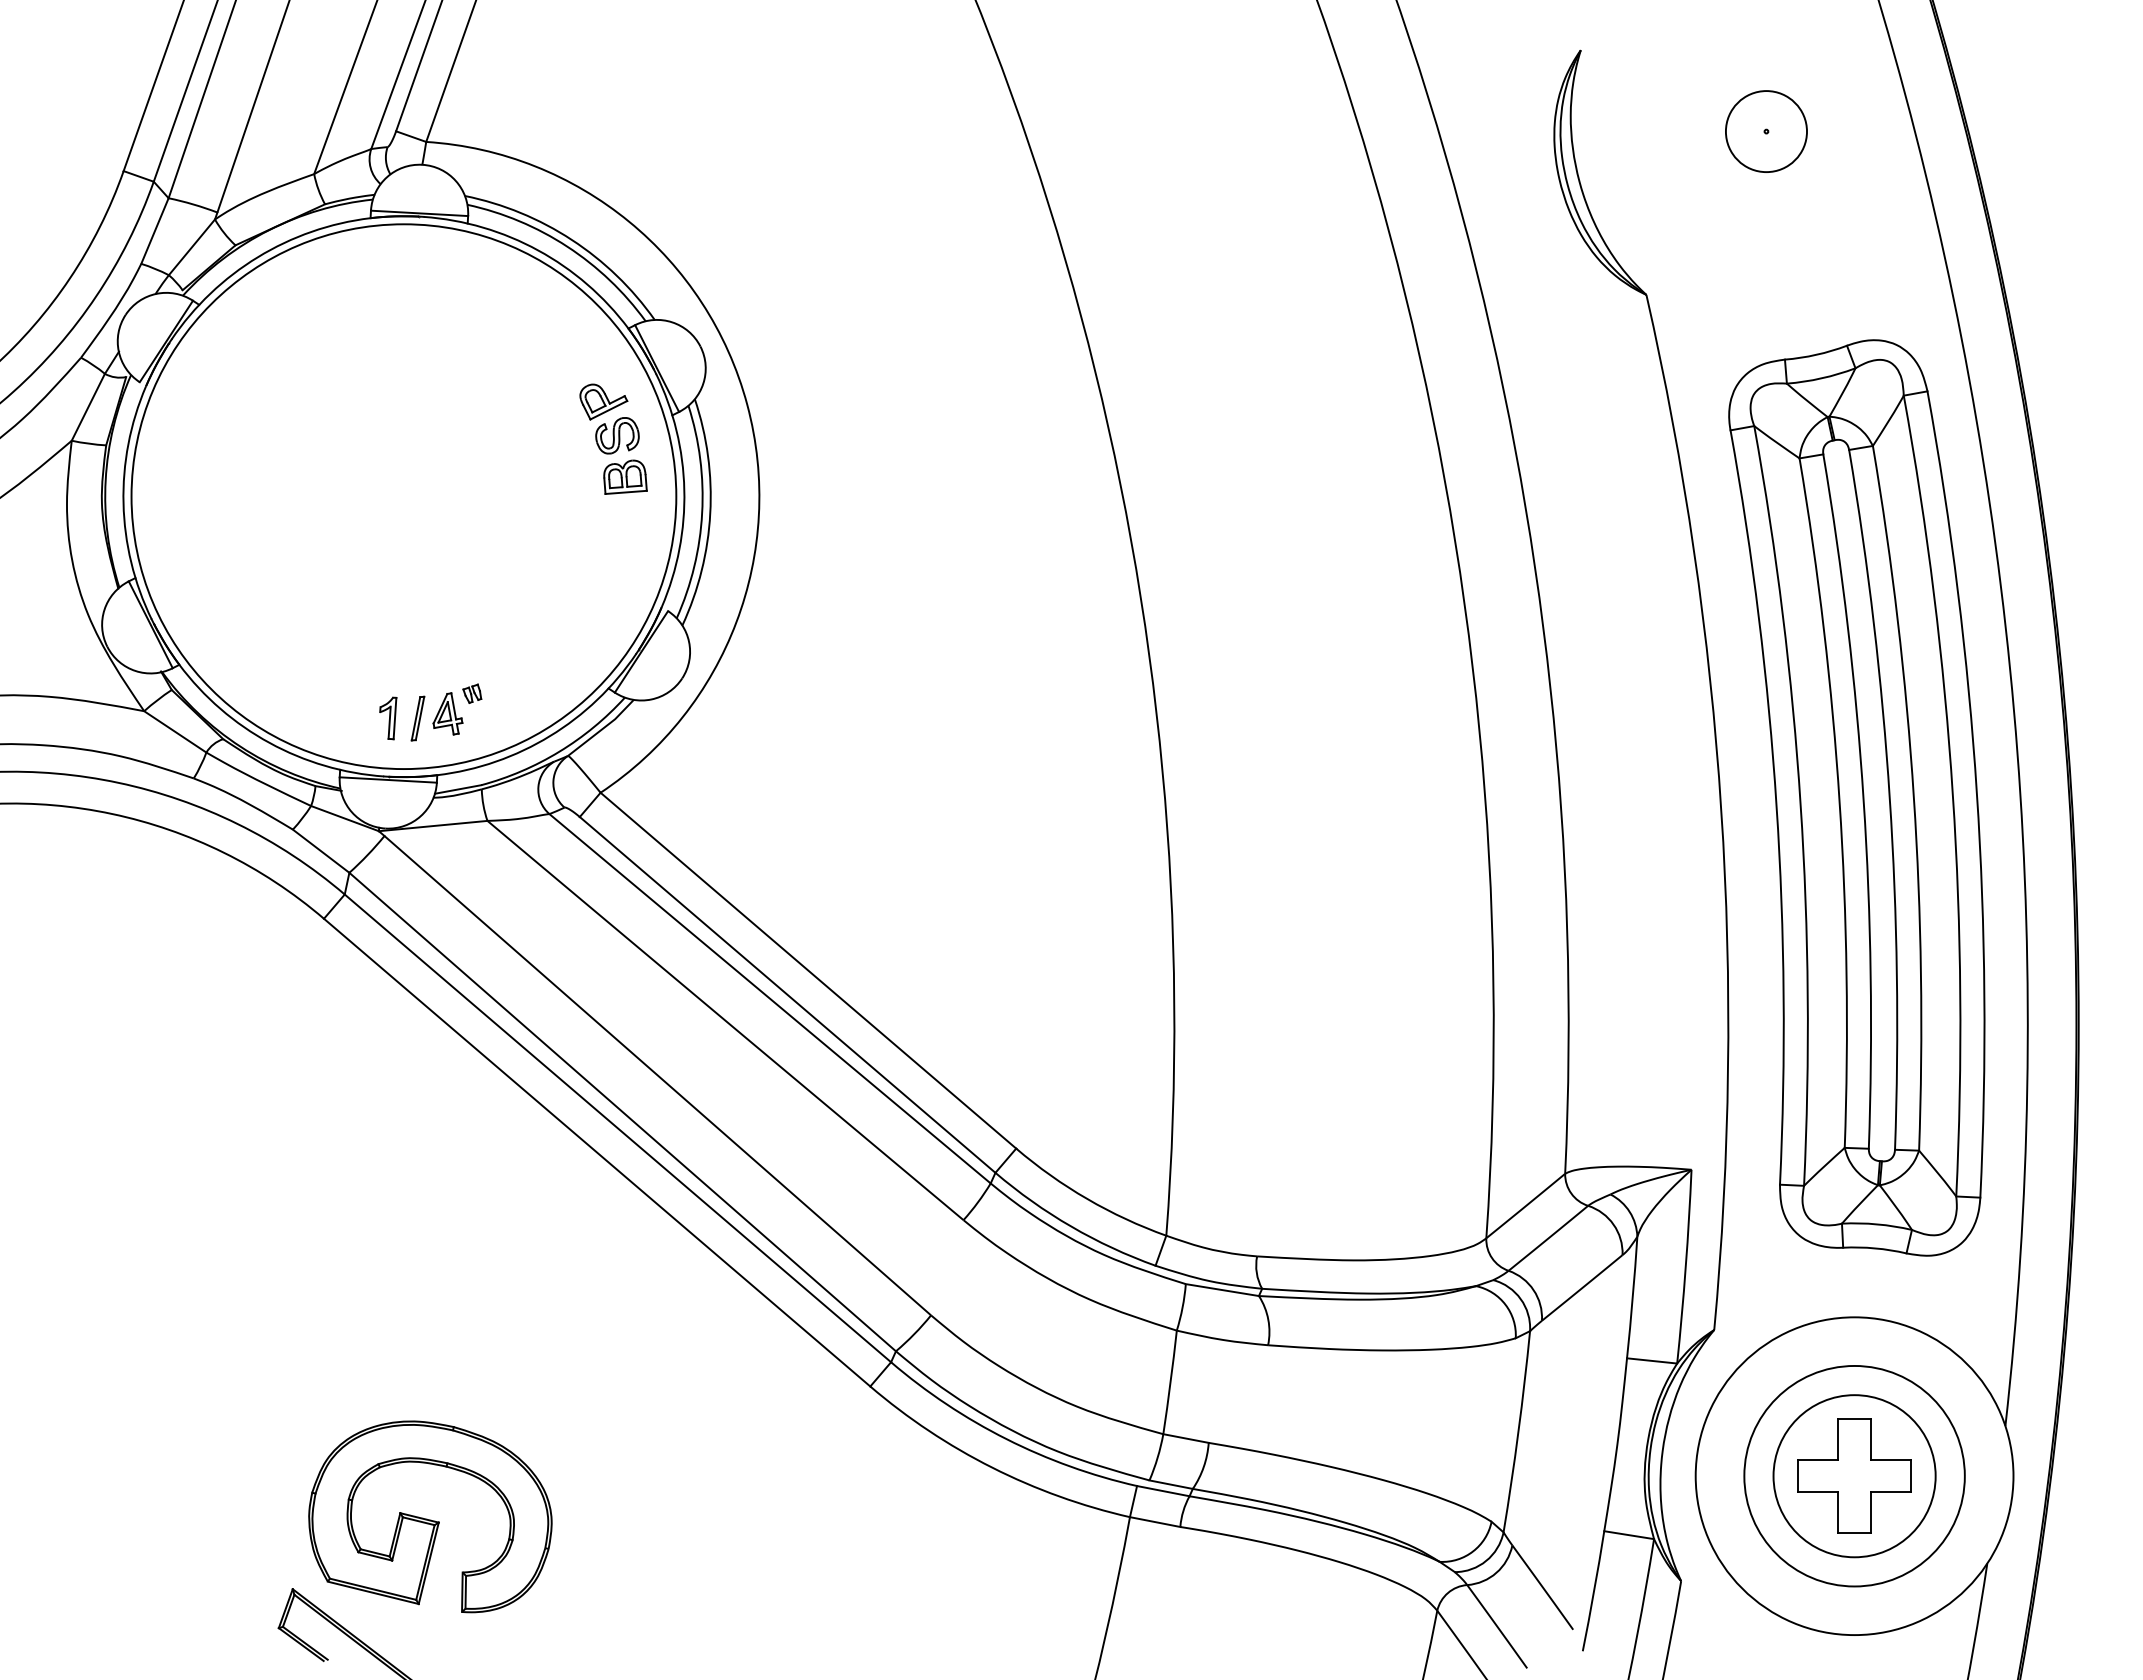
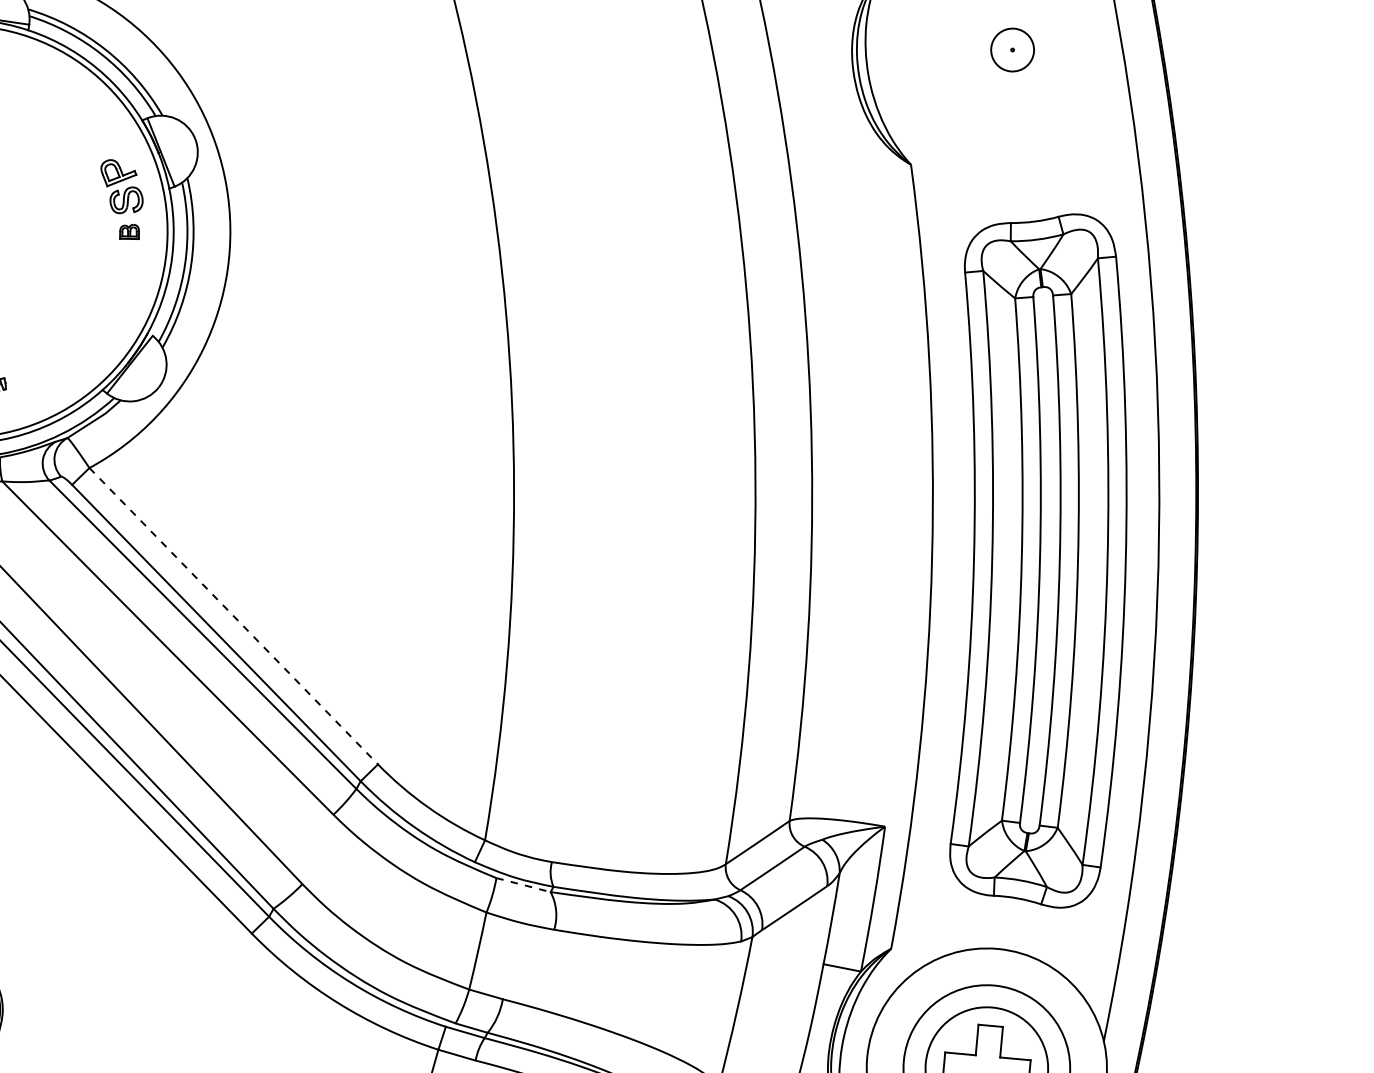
circle: (1766, 131) -> (1012, 49), size x0.7
part: (625, 476) -> (129, 231), size x0.6
line: (808, 970) -> (233, 616), solid -> dashed
line: (1222, 1290) -> (523, 885), solid -> dashed

